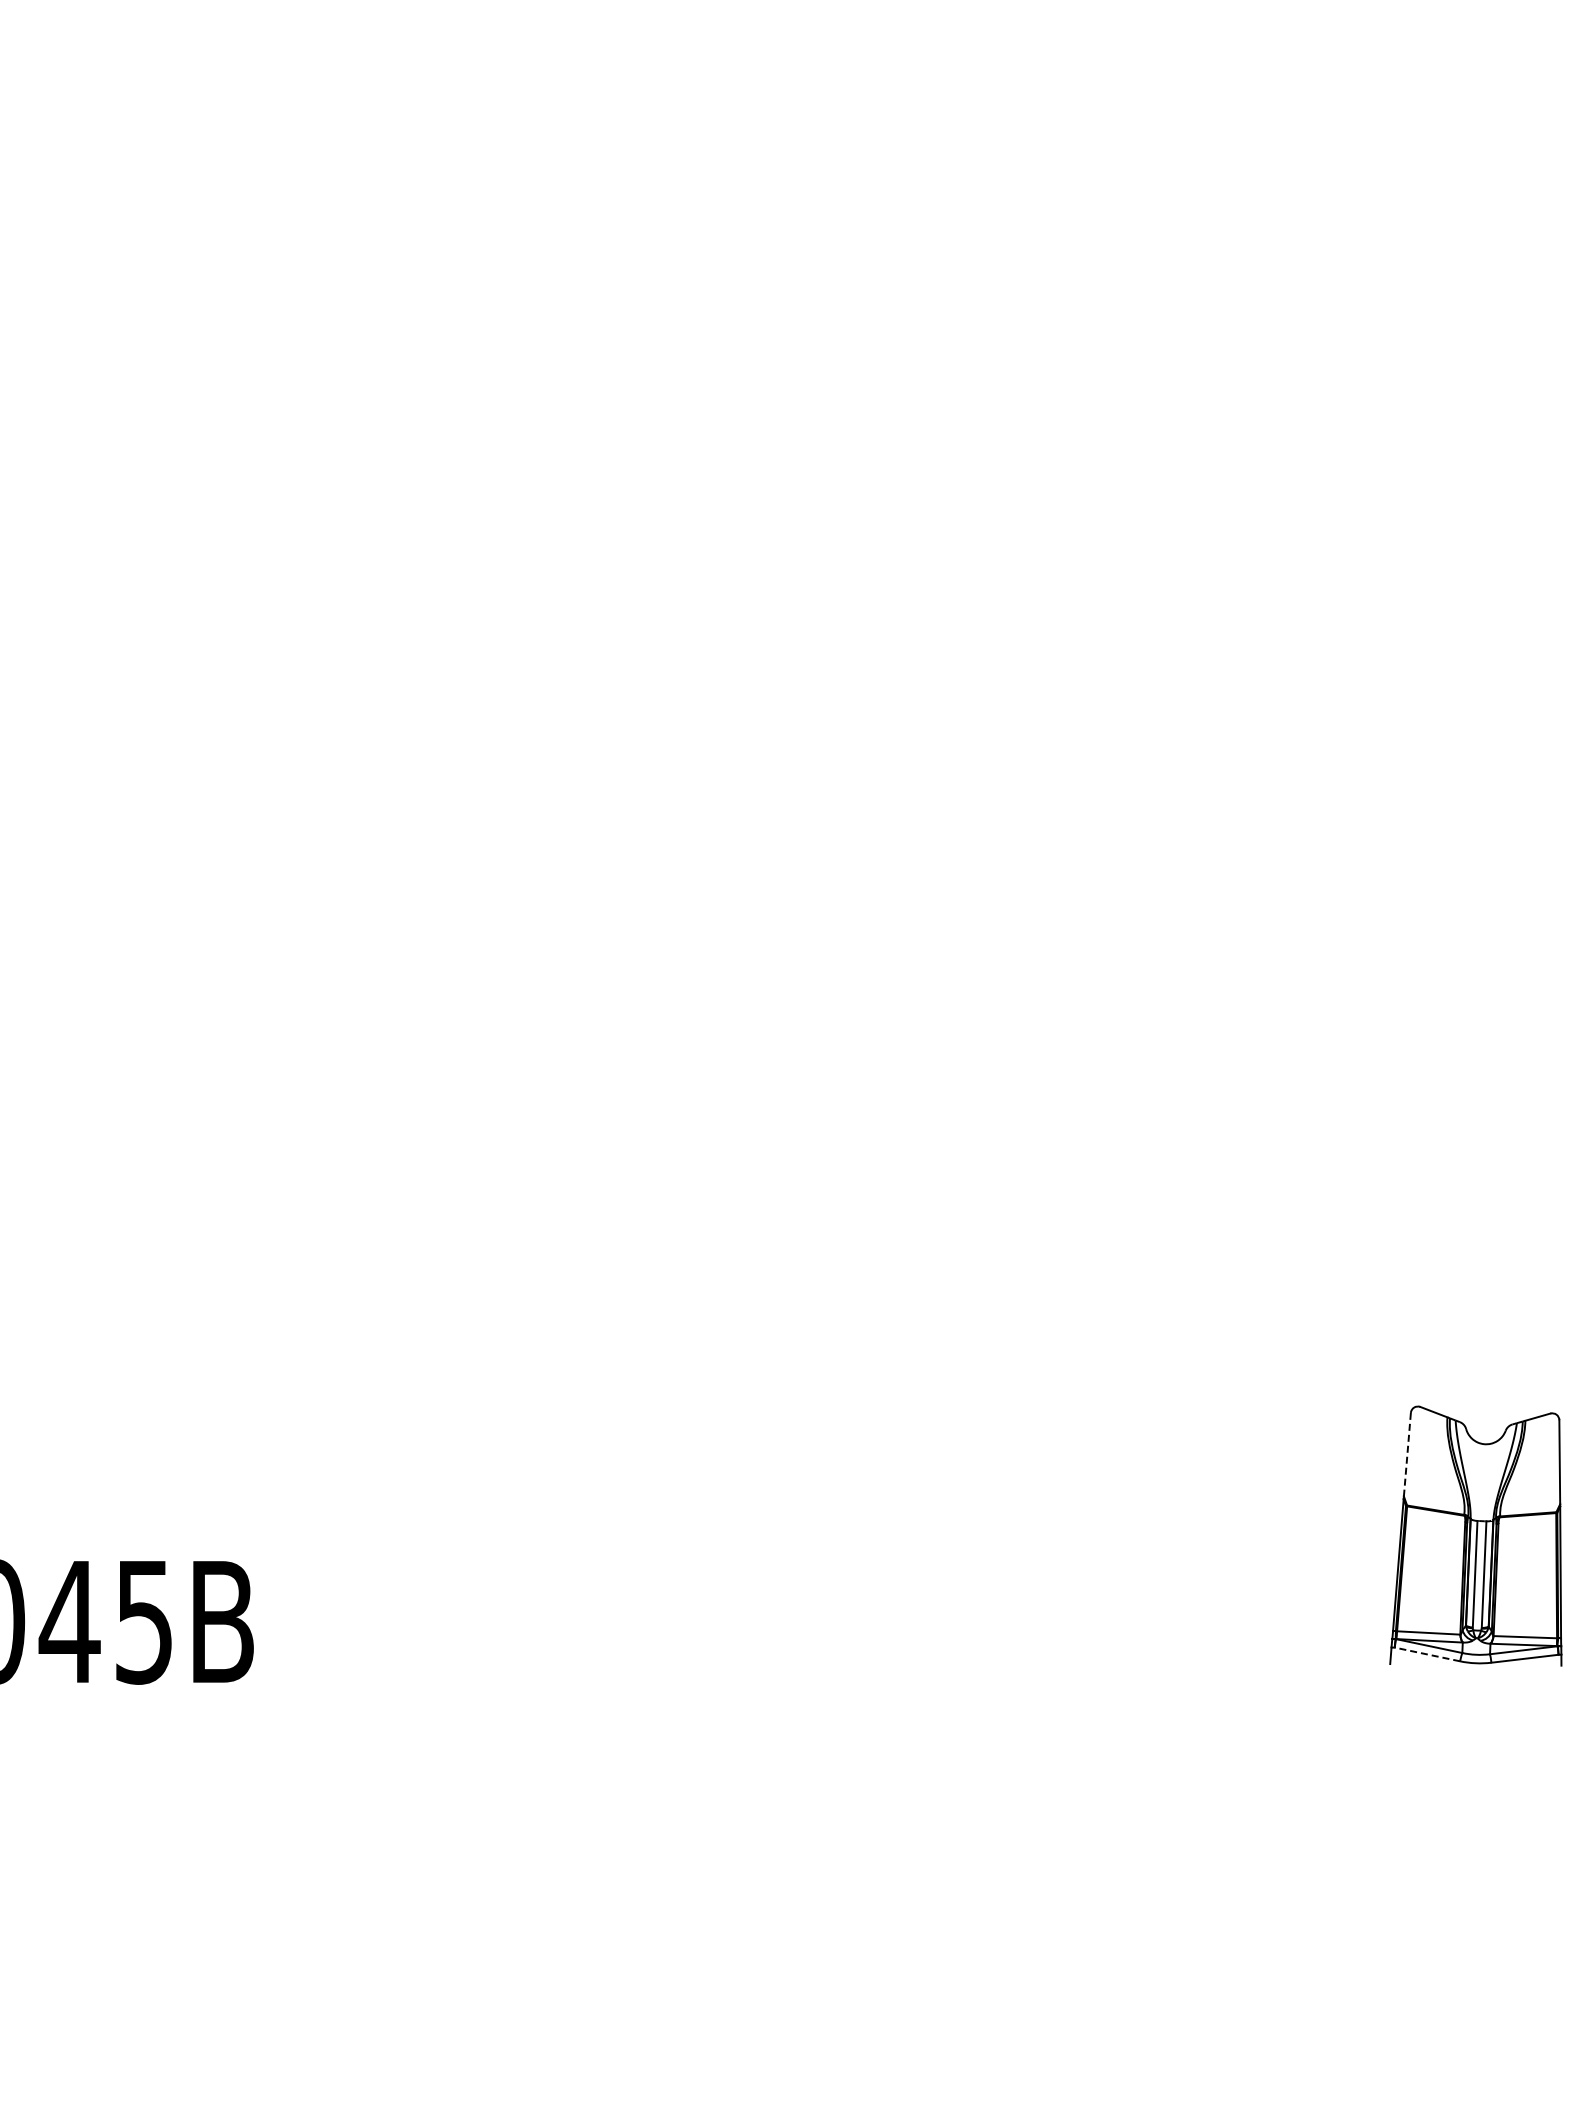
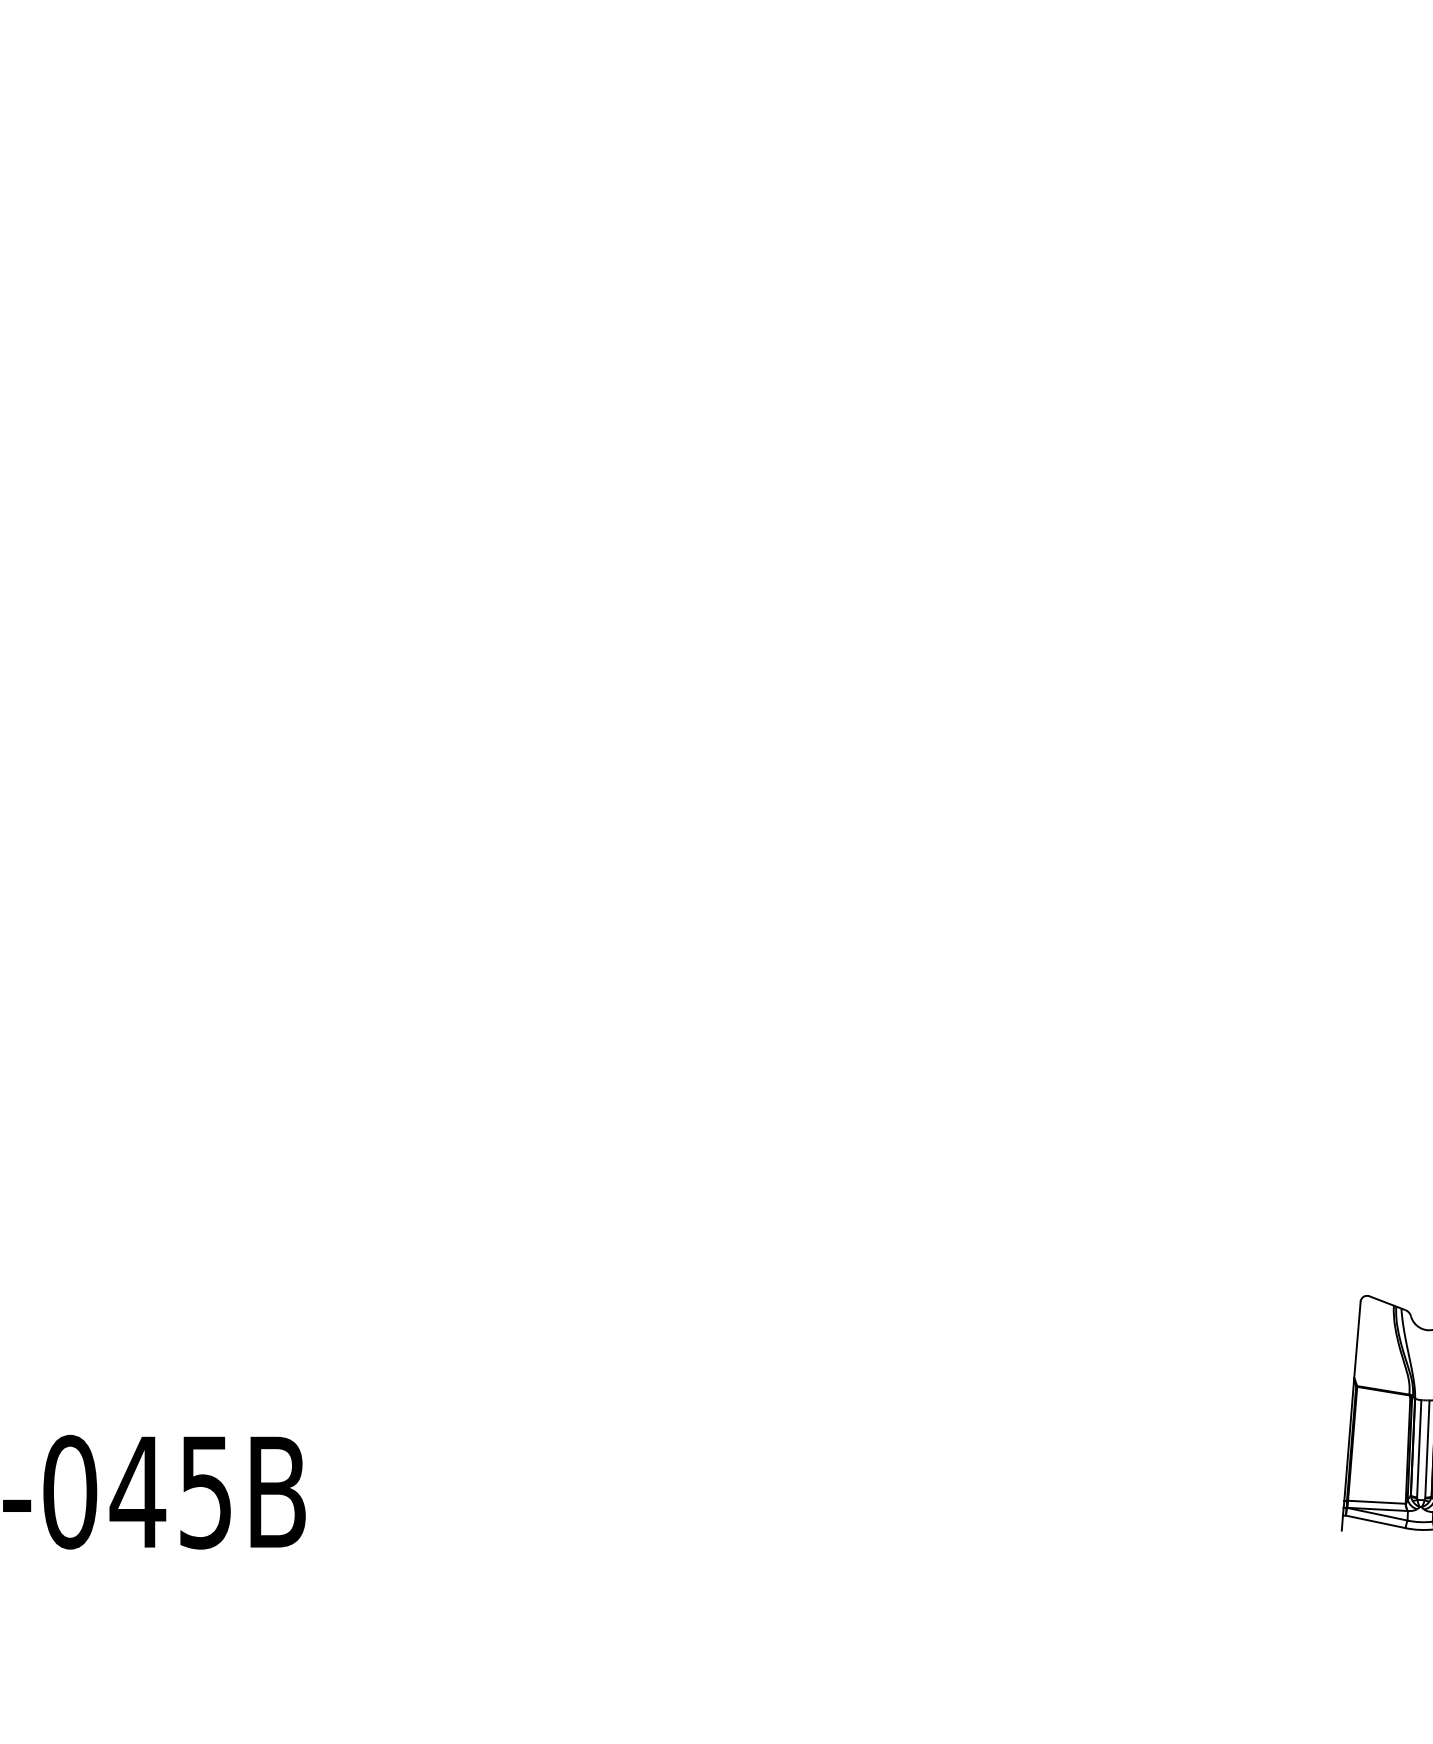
line: (1407, 1454) -> (1357, 1339), dashed -> solid
line: (1426, 1654) -> (1374, 1521), dashed -> solid

